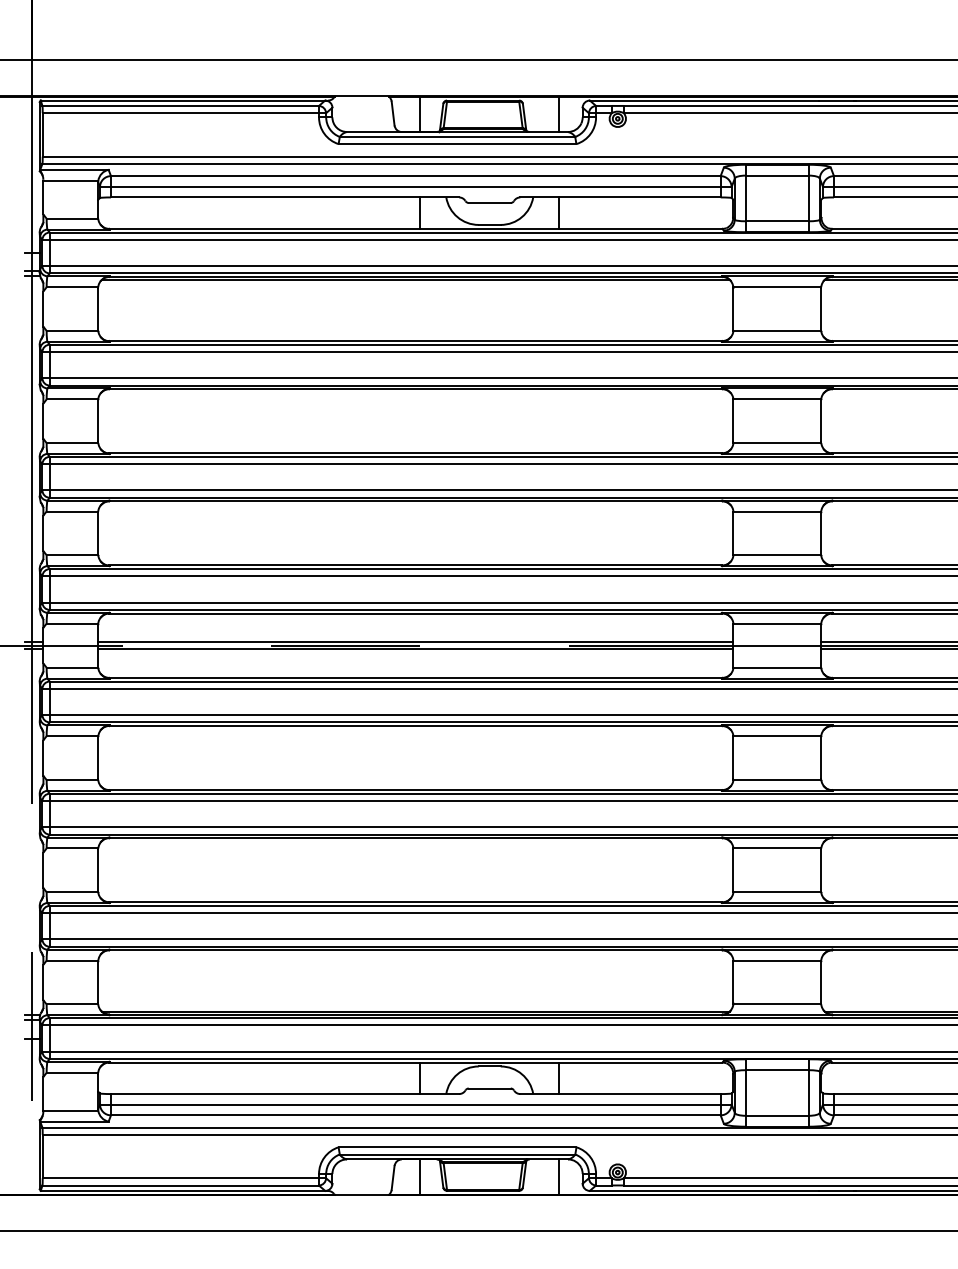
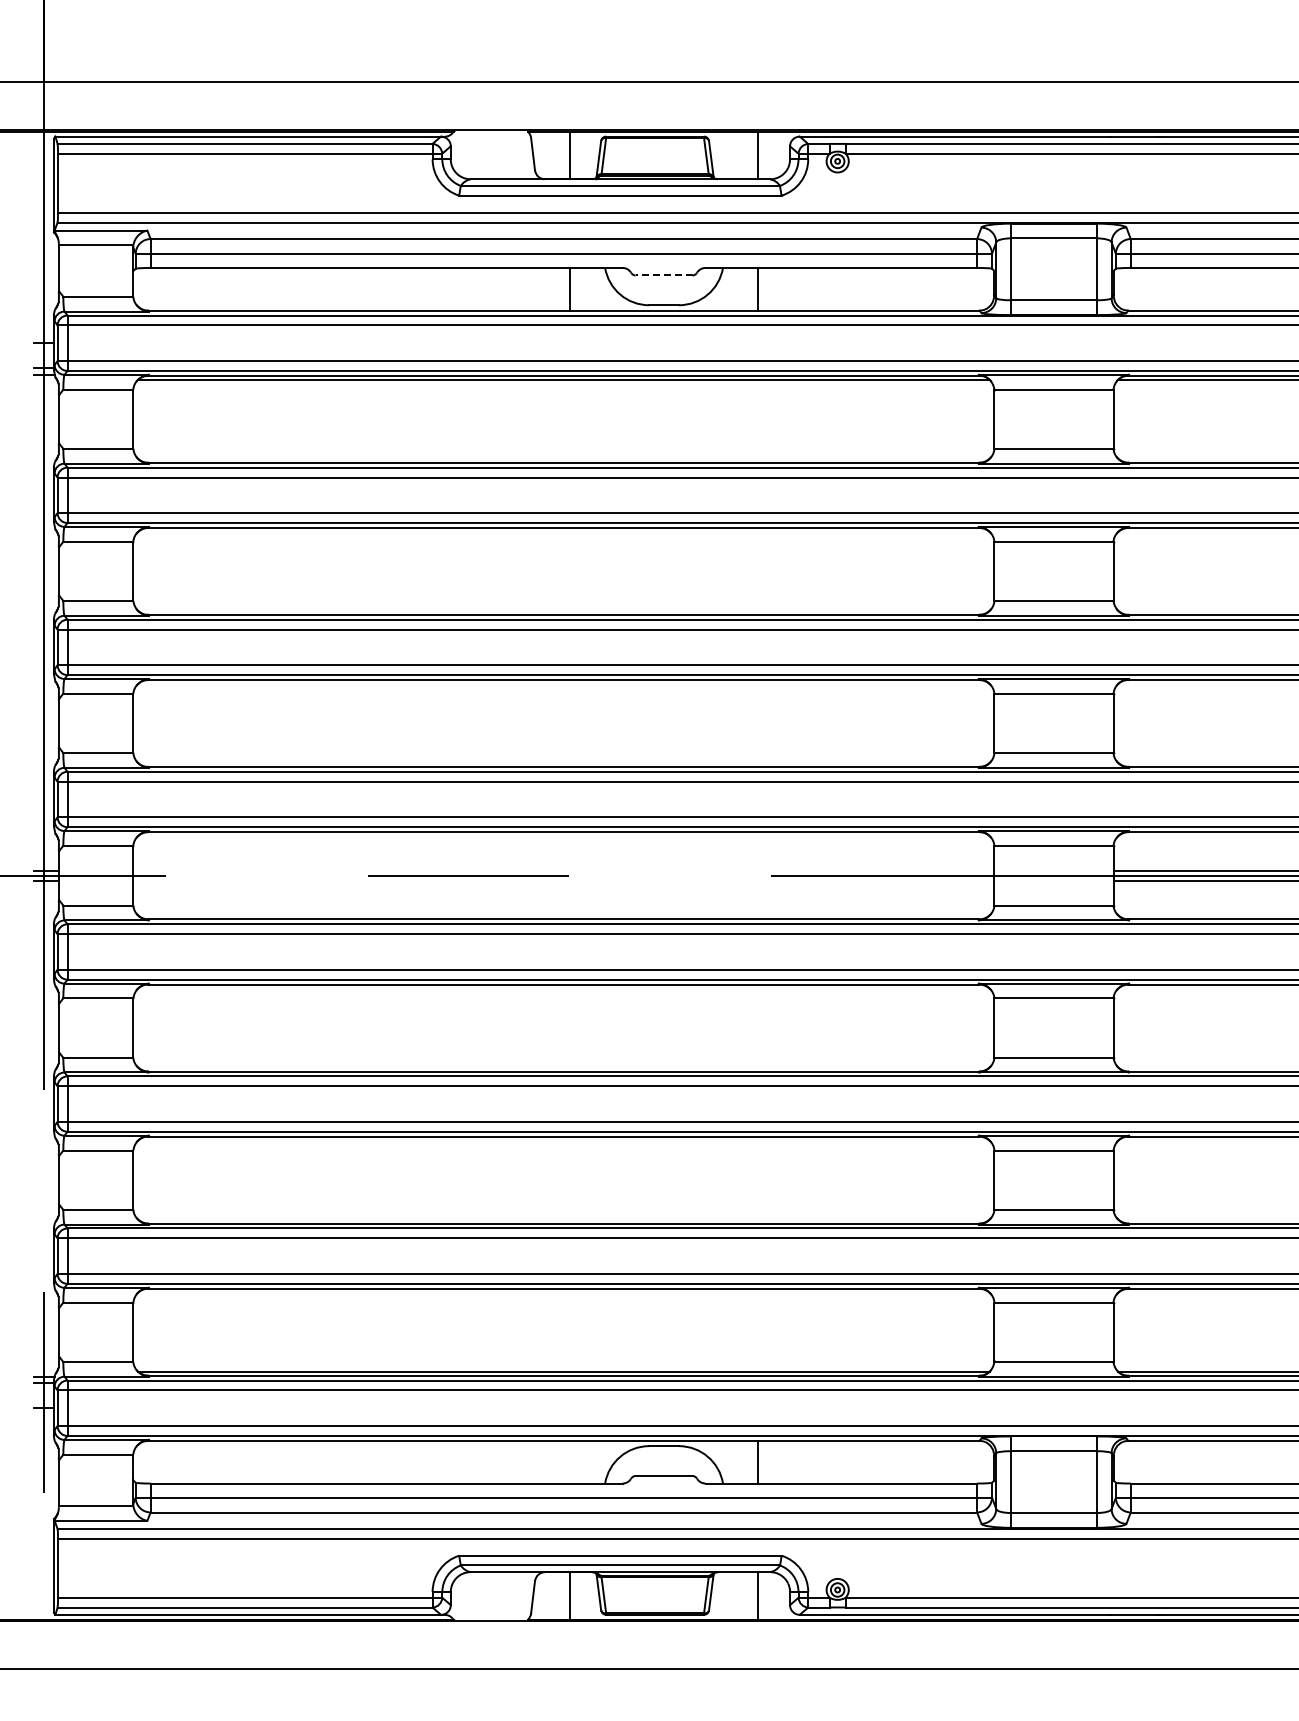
line: (489, 203) -> (663, 275), solid -> dashed
line: (415, 641) -> (563, 870), removed
line: (415, 649) -> (563, 880), removed
line: (419, 1077) -> (569, 1461), removed

